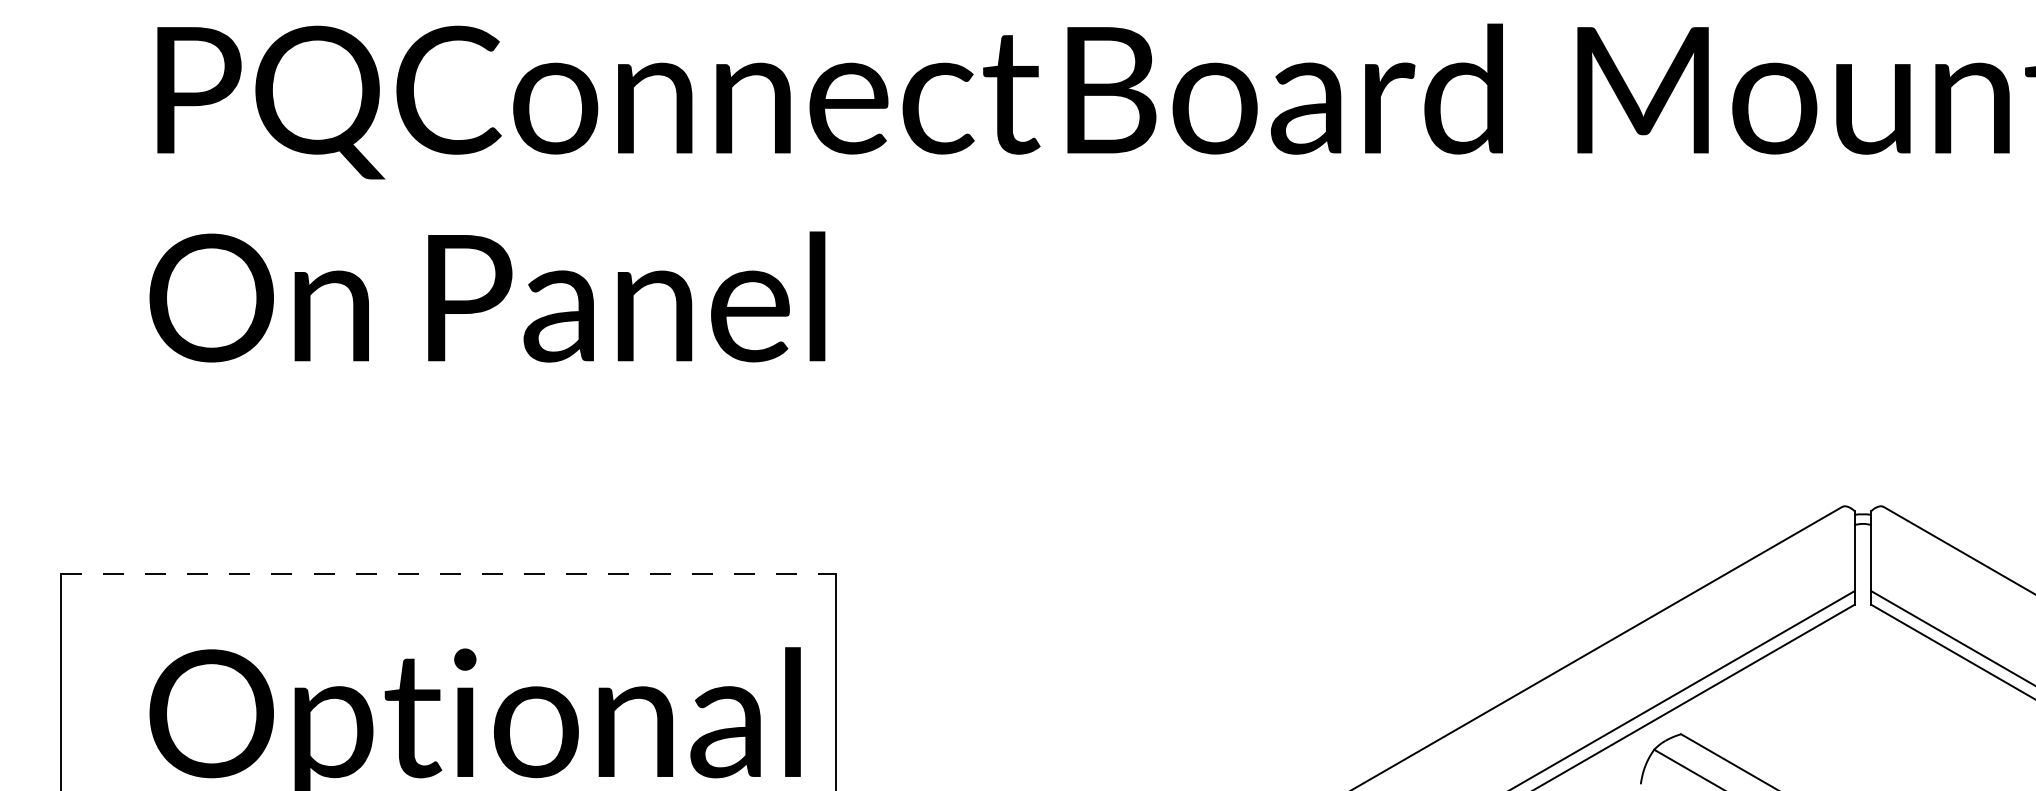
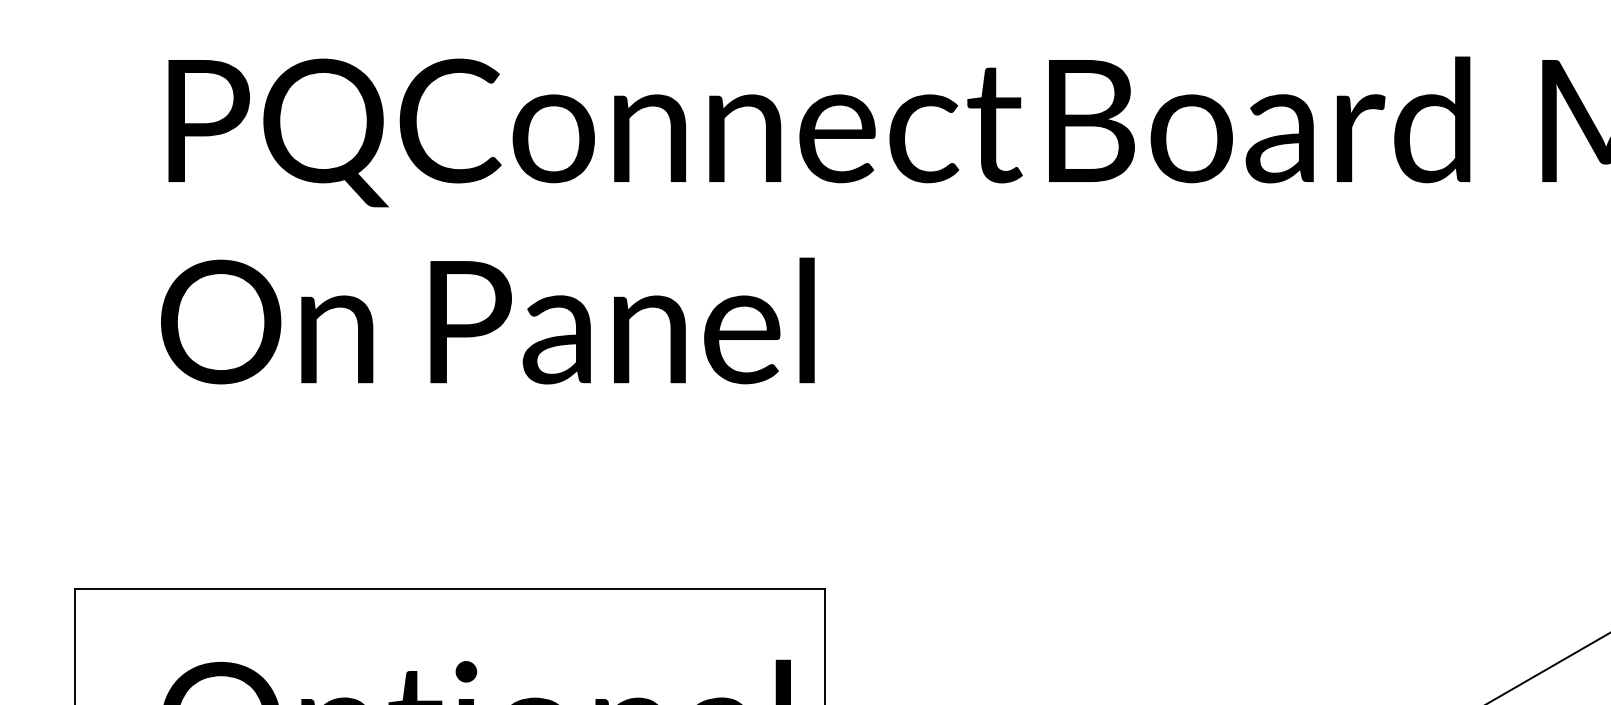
line: (448, 574) -> (450, 589), dashed -> solid

